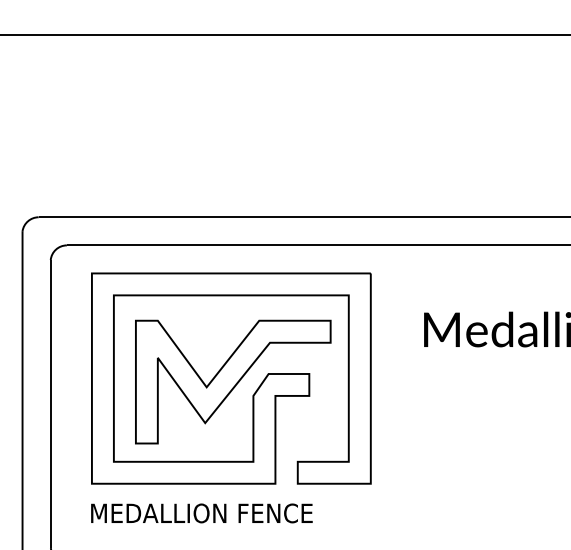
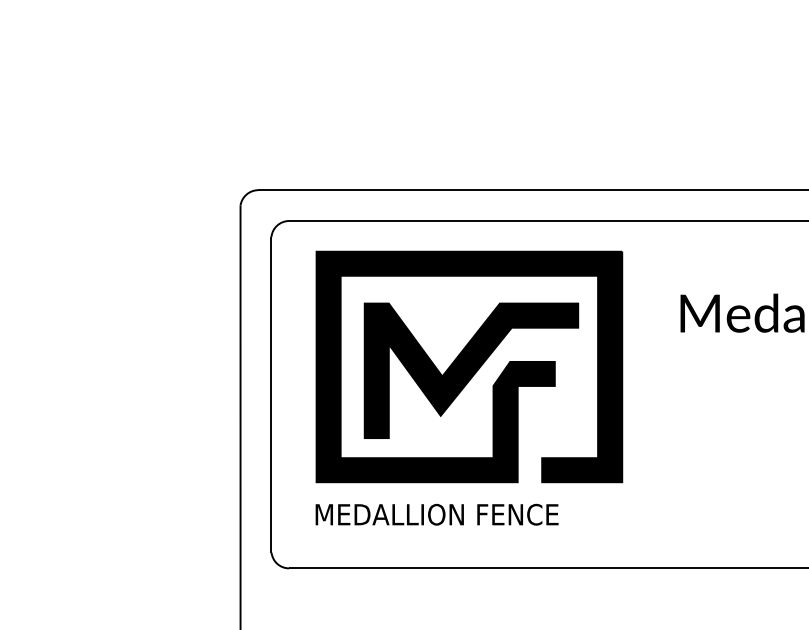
fill: (231, 378) -> (469, 366), added
fill: (233, 381) -> (471, 370), added

